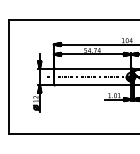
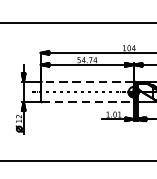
line: (92, 68) -> (87, 81), solid -> dashed
line: (93, 85) -> (88, 102), solid -> dashed

